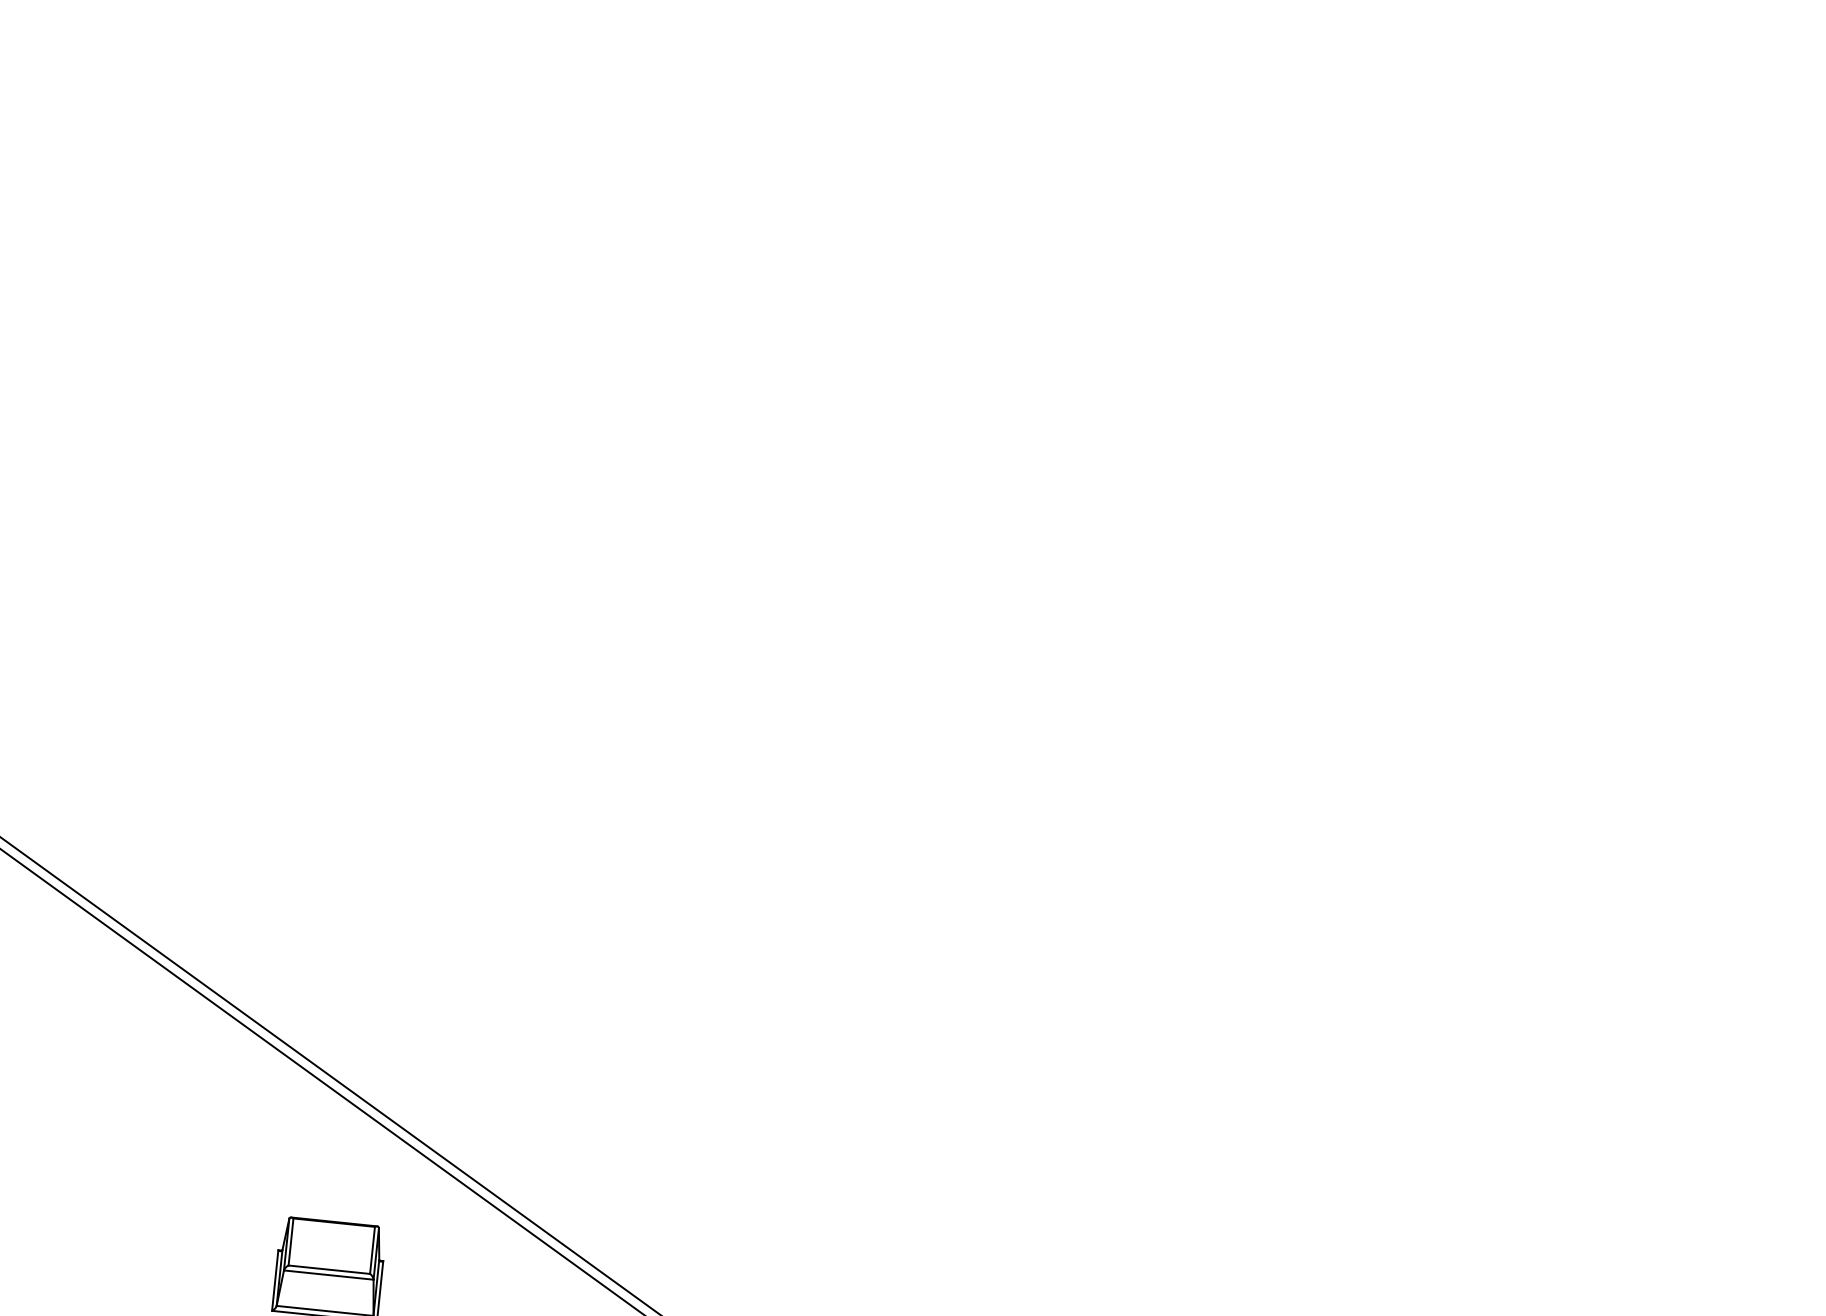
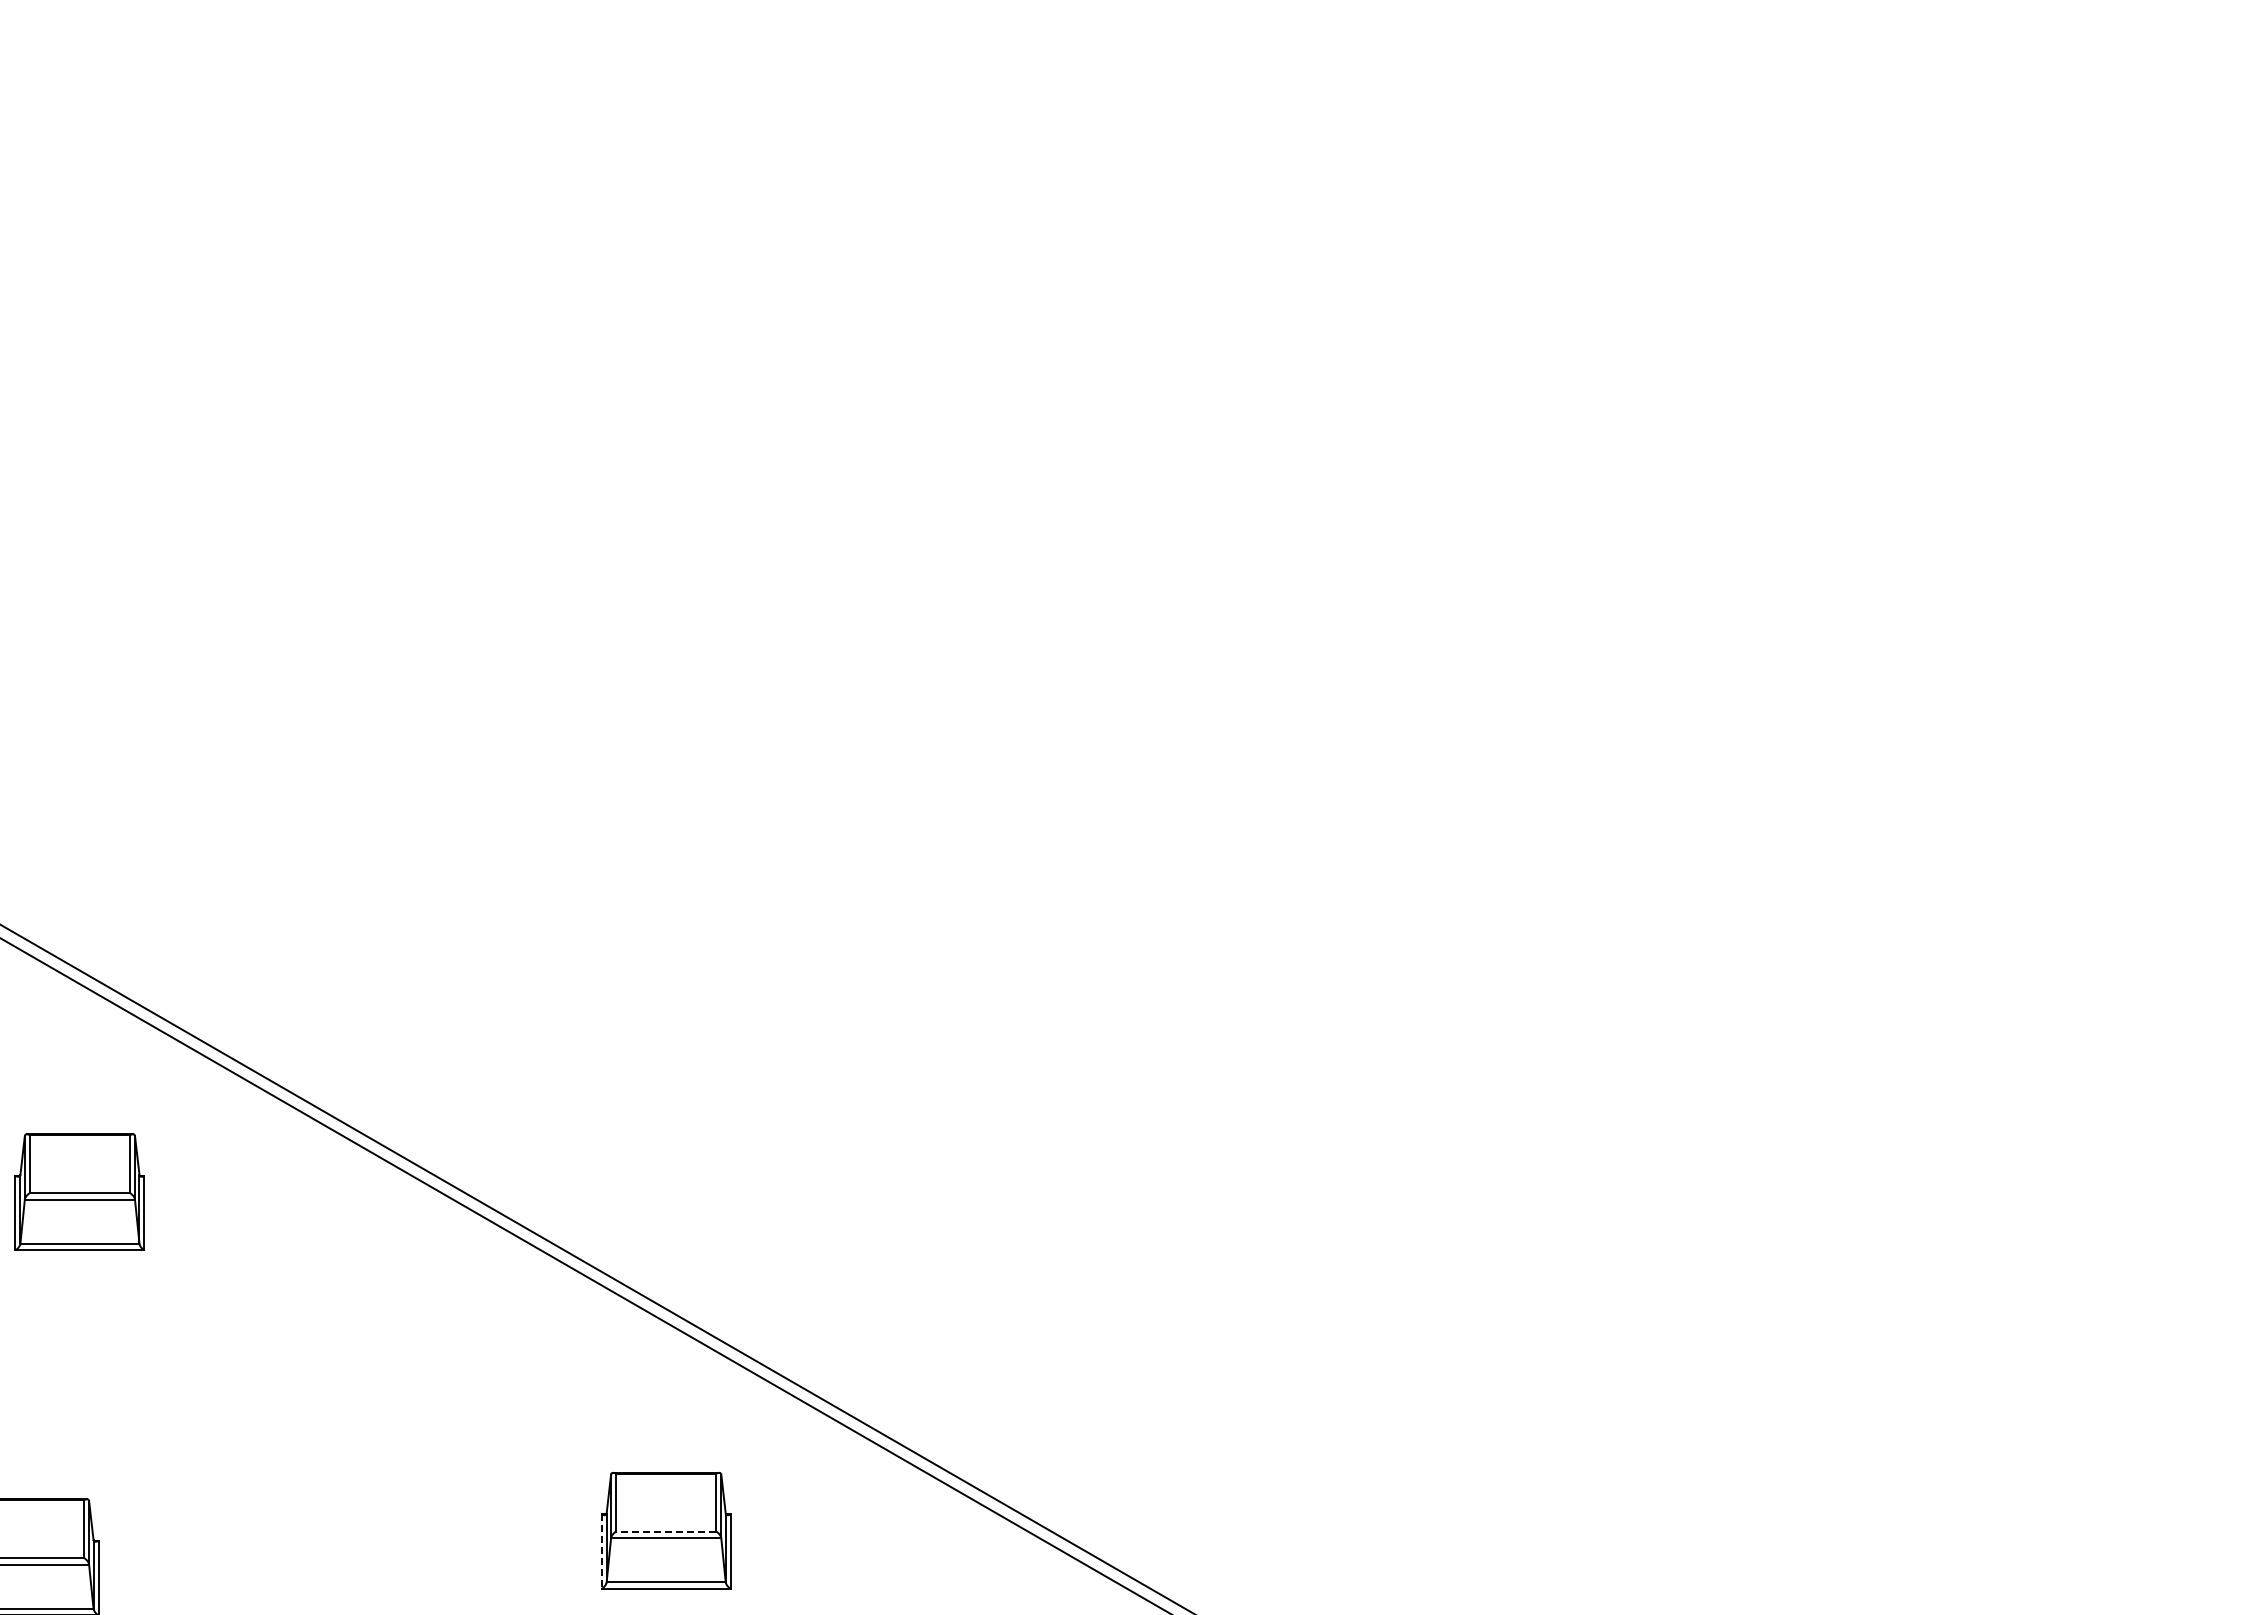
line: (328, 1269) -> (665, 1531), solid -> dashed
line: (274, 1281) -> (601, 1552), solid -> dashed

